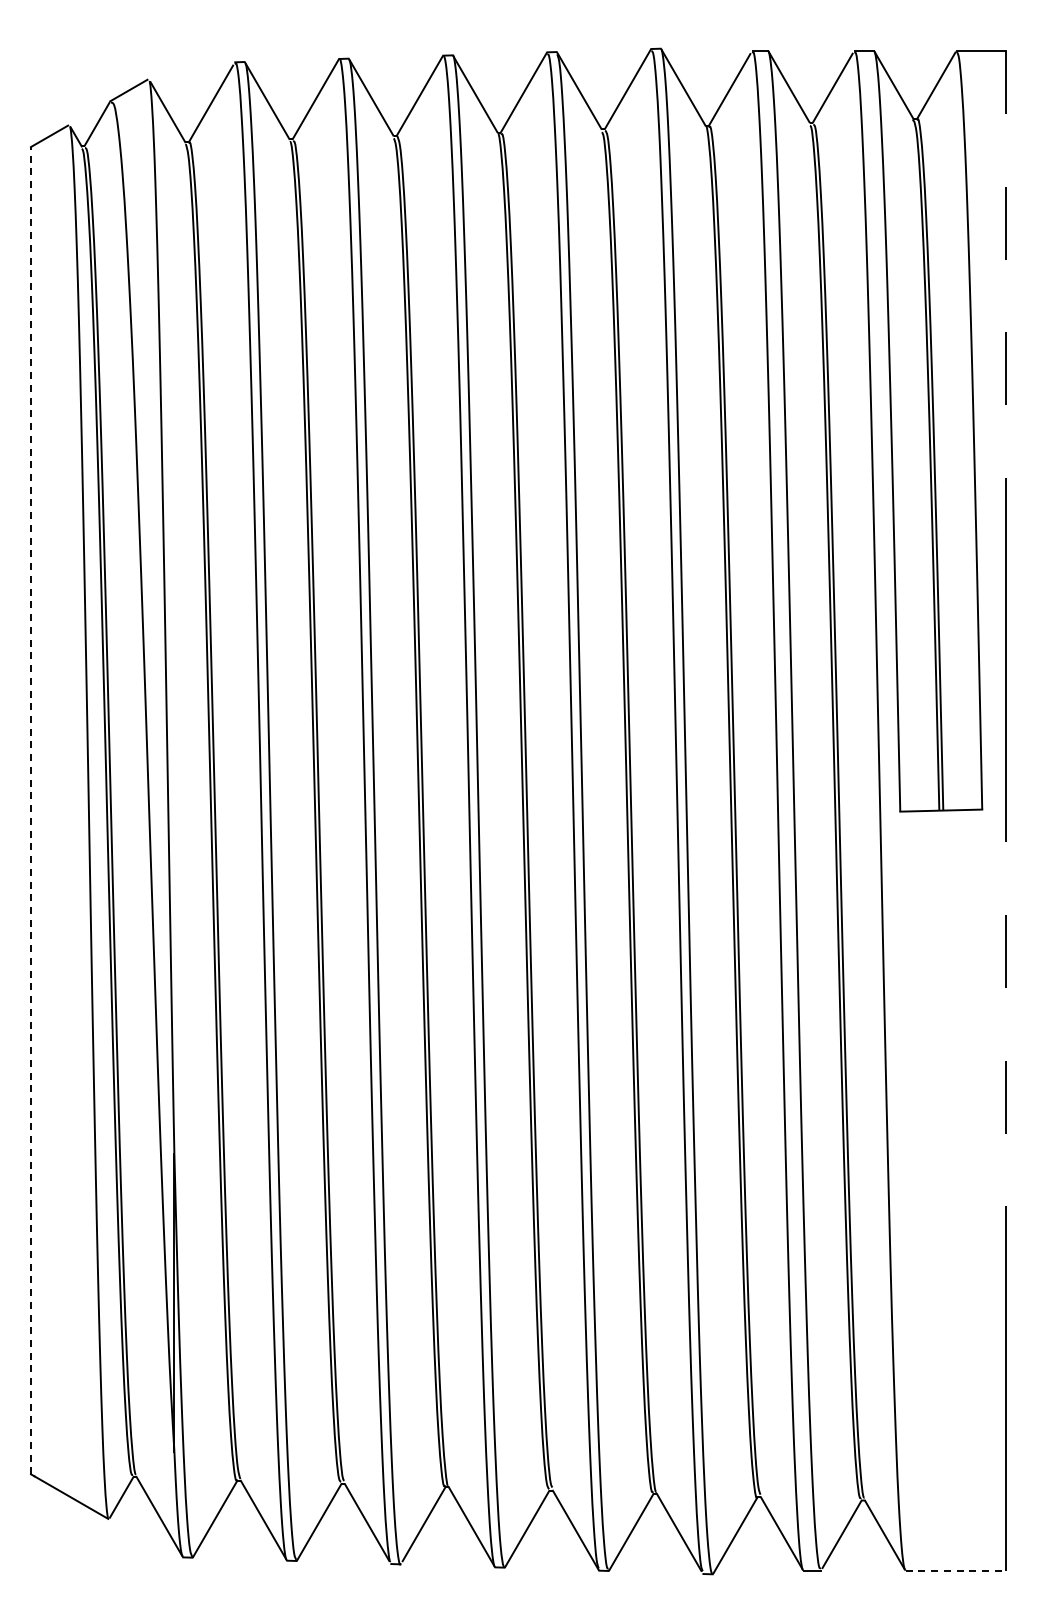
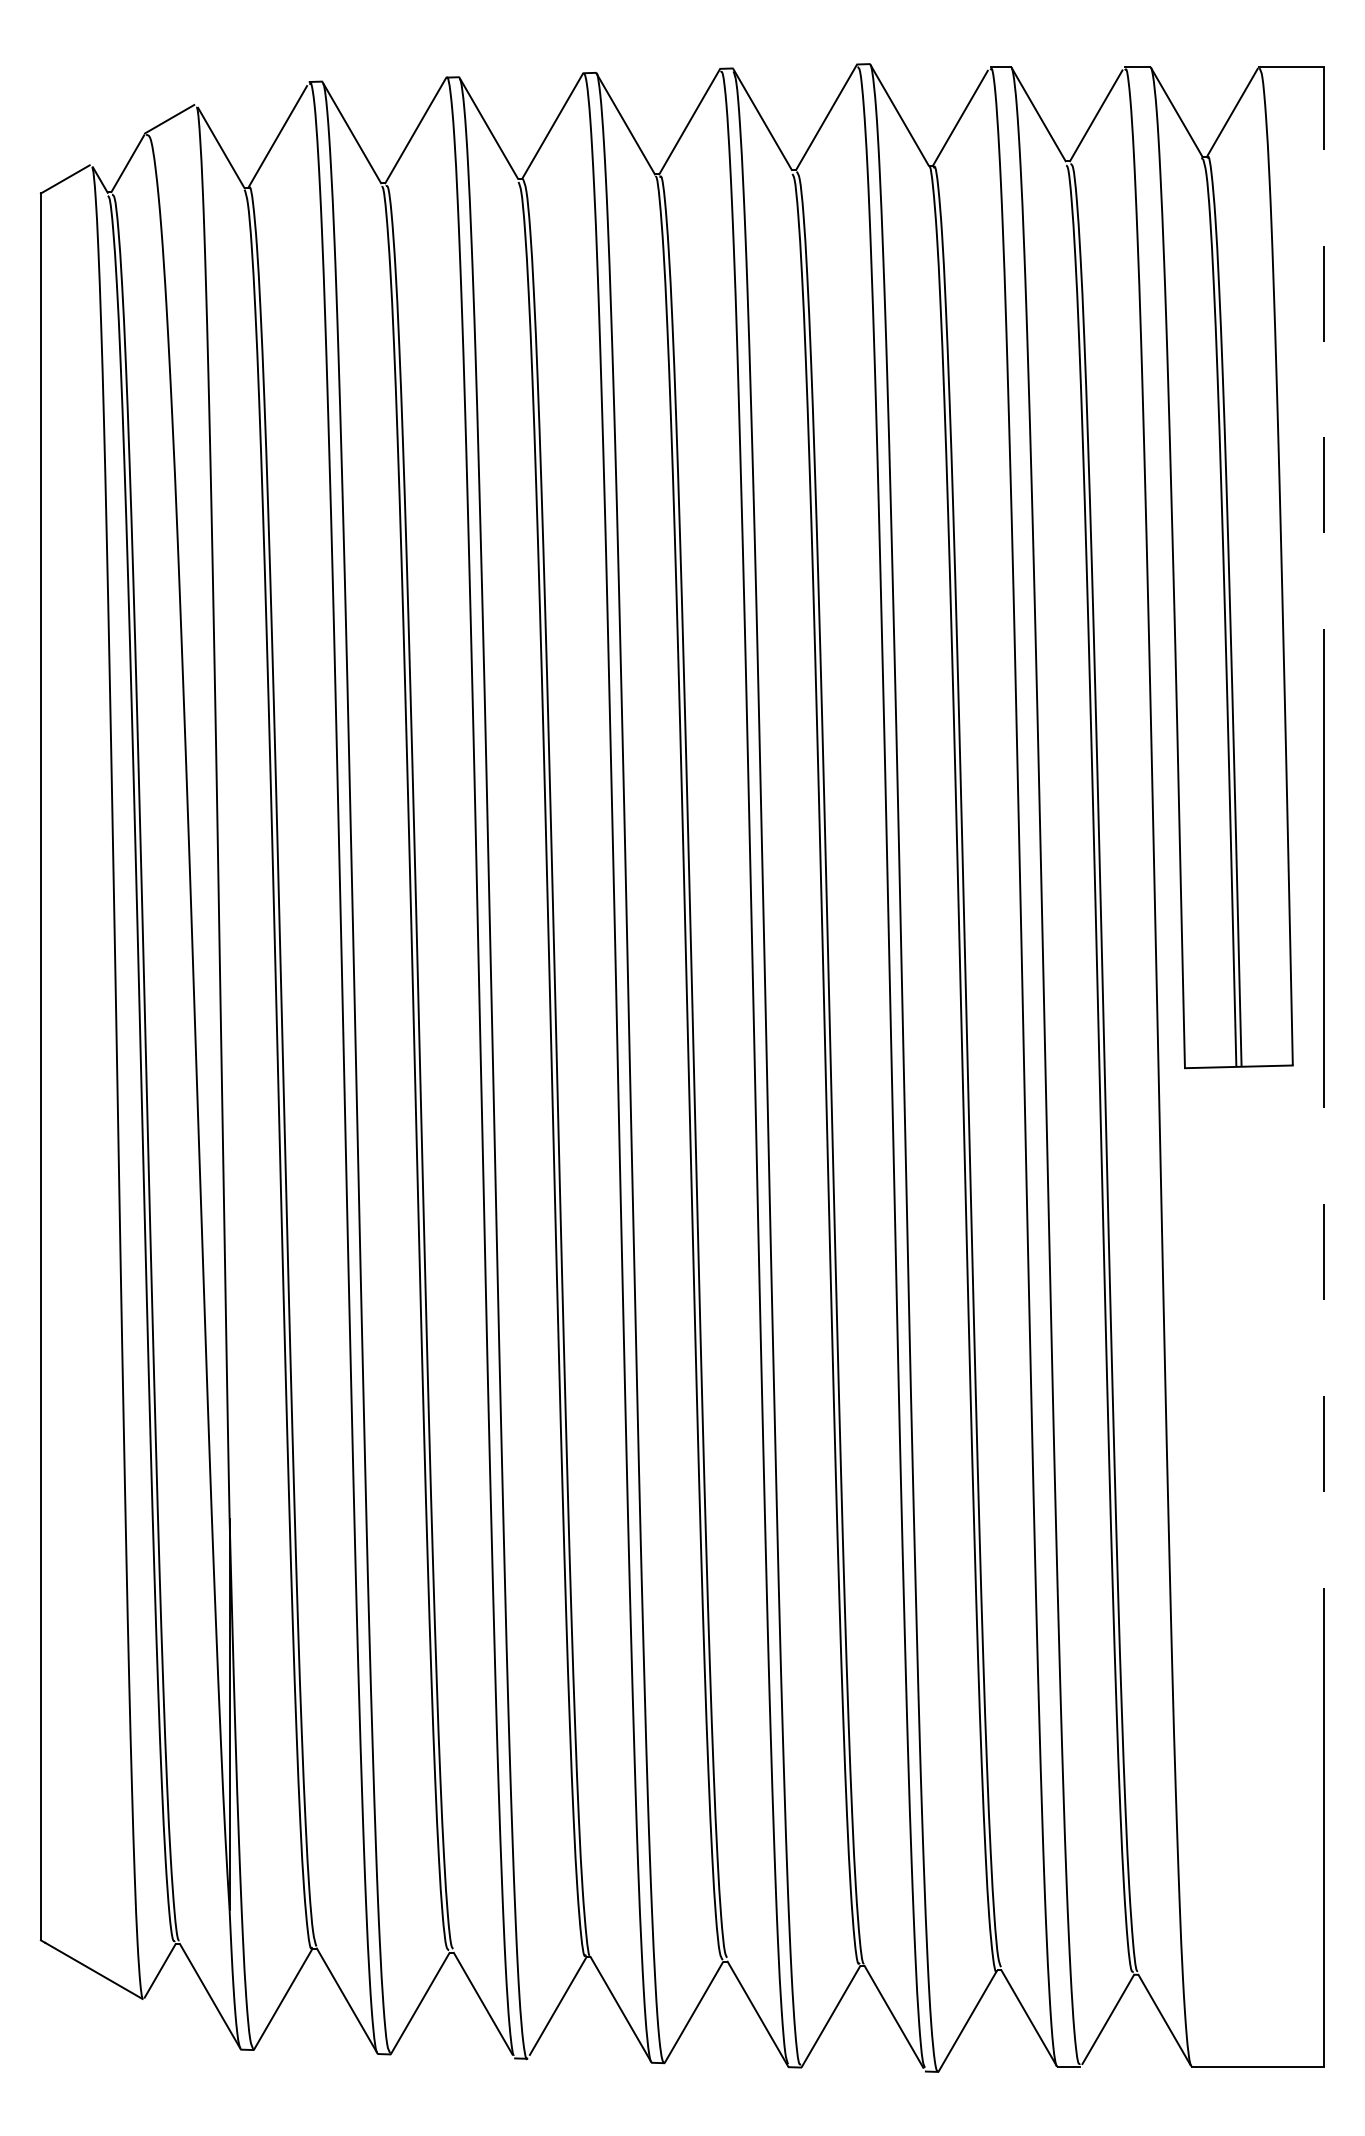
line: (31, 810) -> (41, 1066), dashed -> solid
line: (956, 1570) -> (1258, 2066), dashed -> solid

